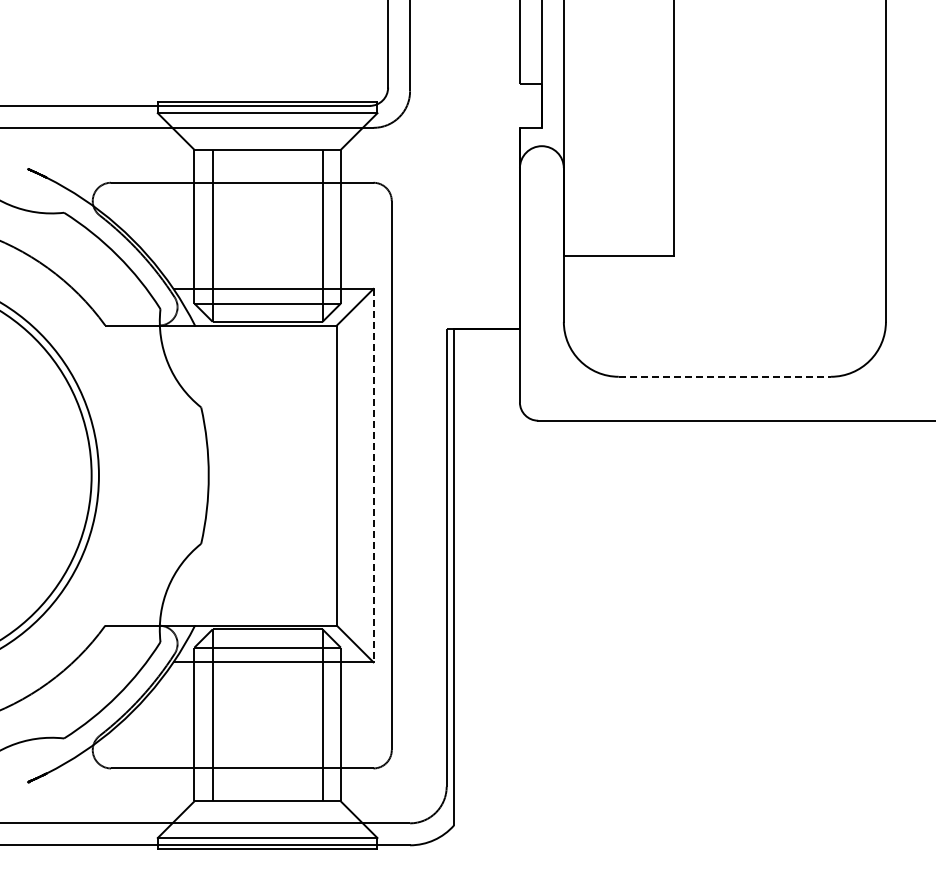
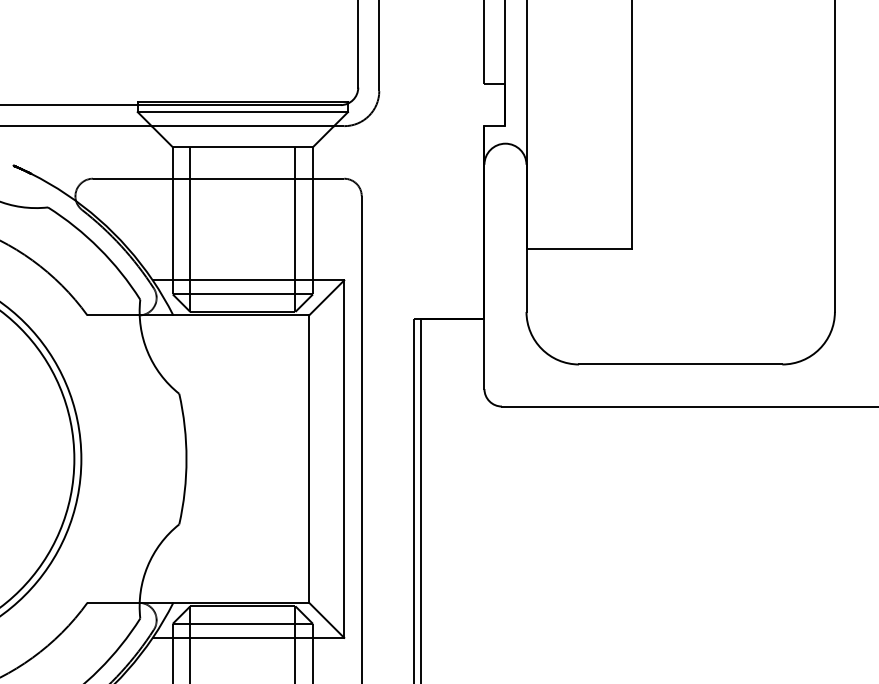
line: (725, 376) -> (681, 364), dashed -> solid
line: (373, 475) -> (344, 459), dashed -> solid

